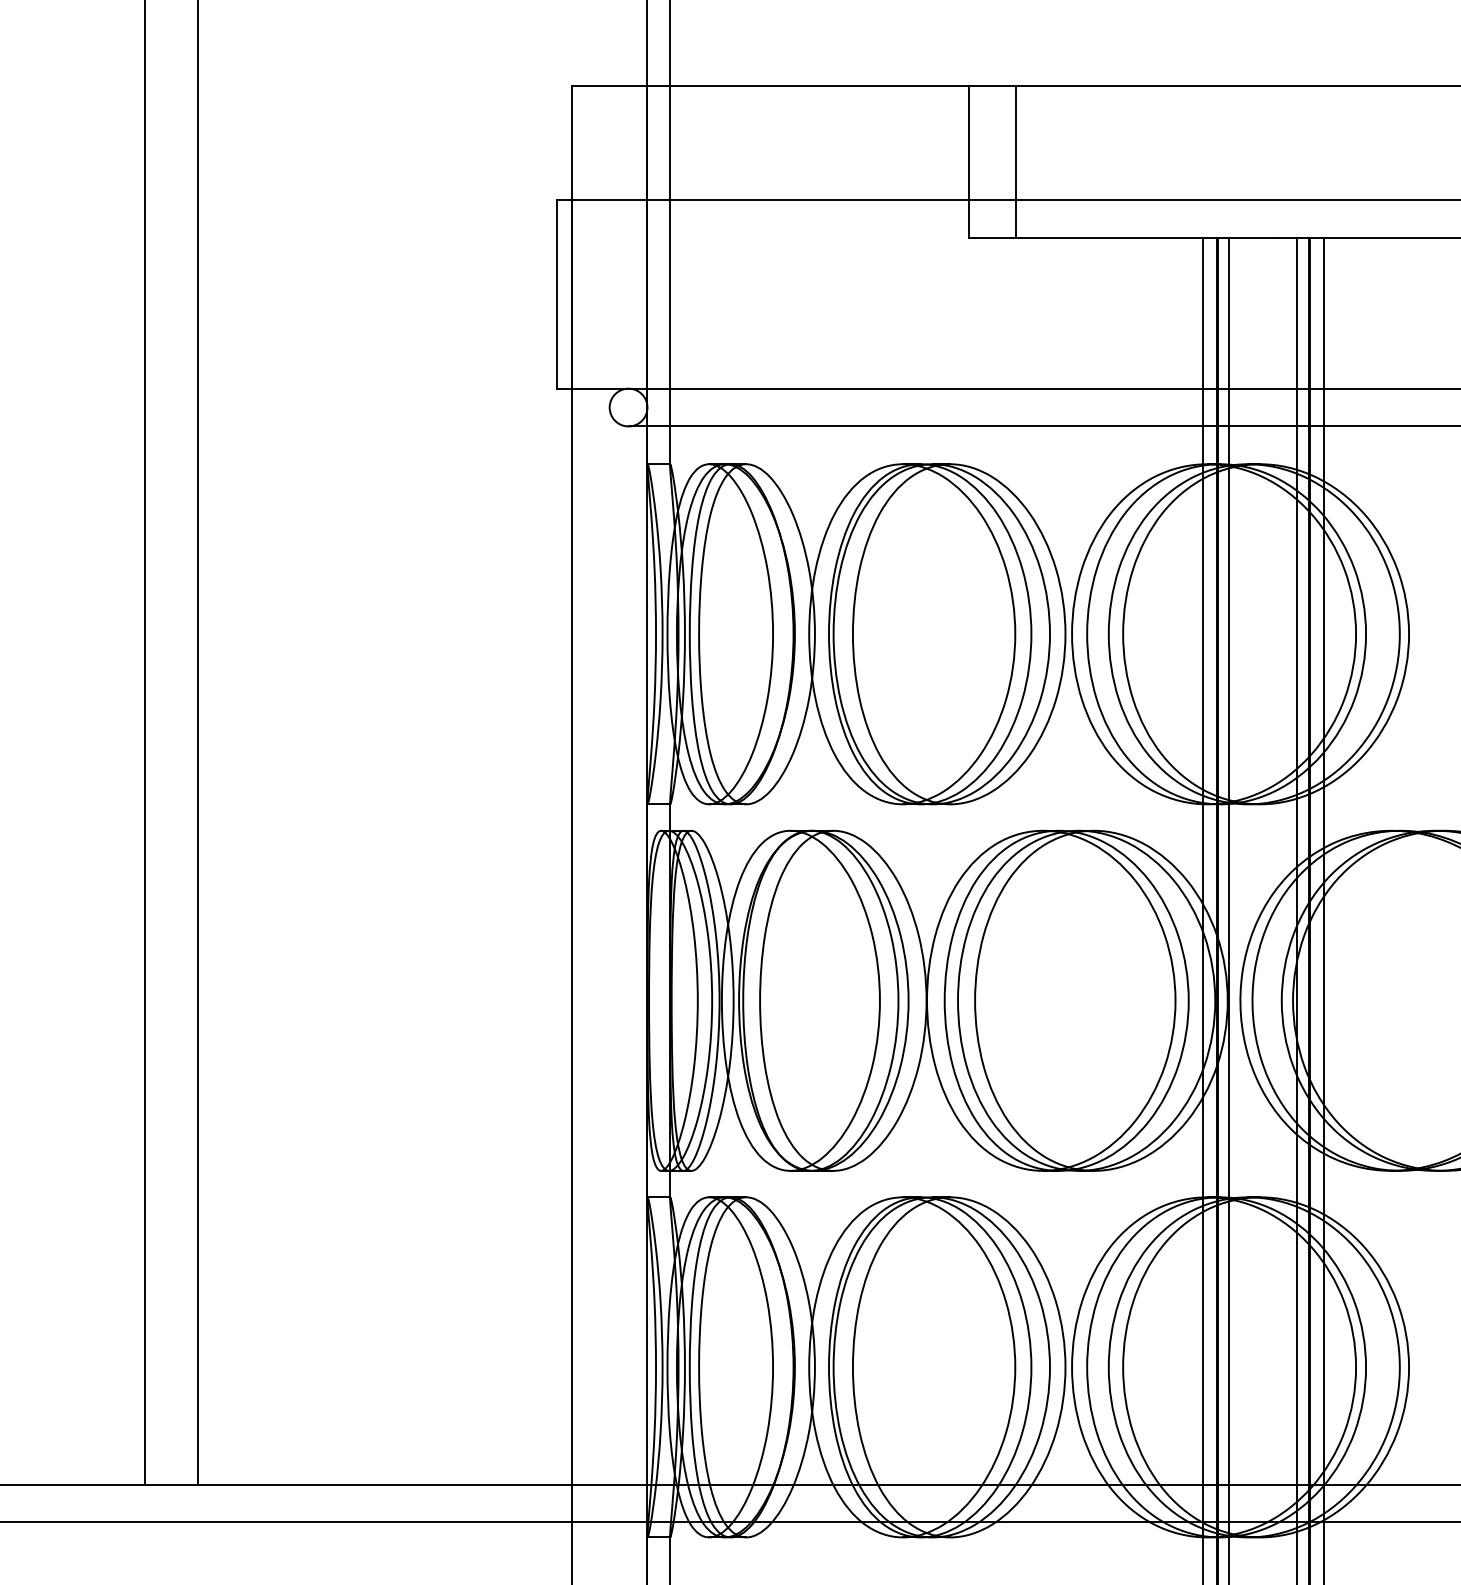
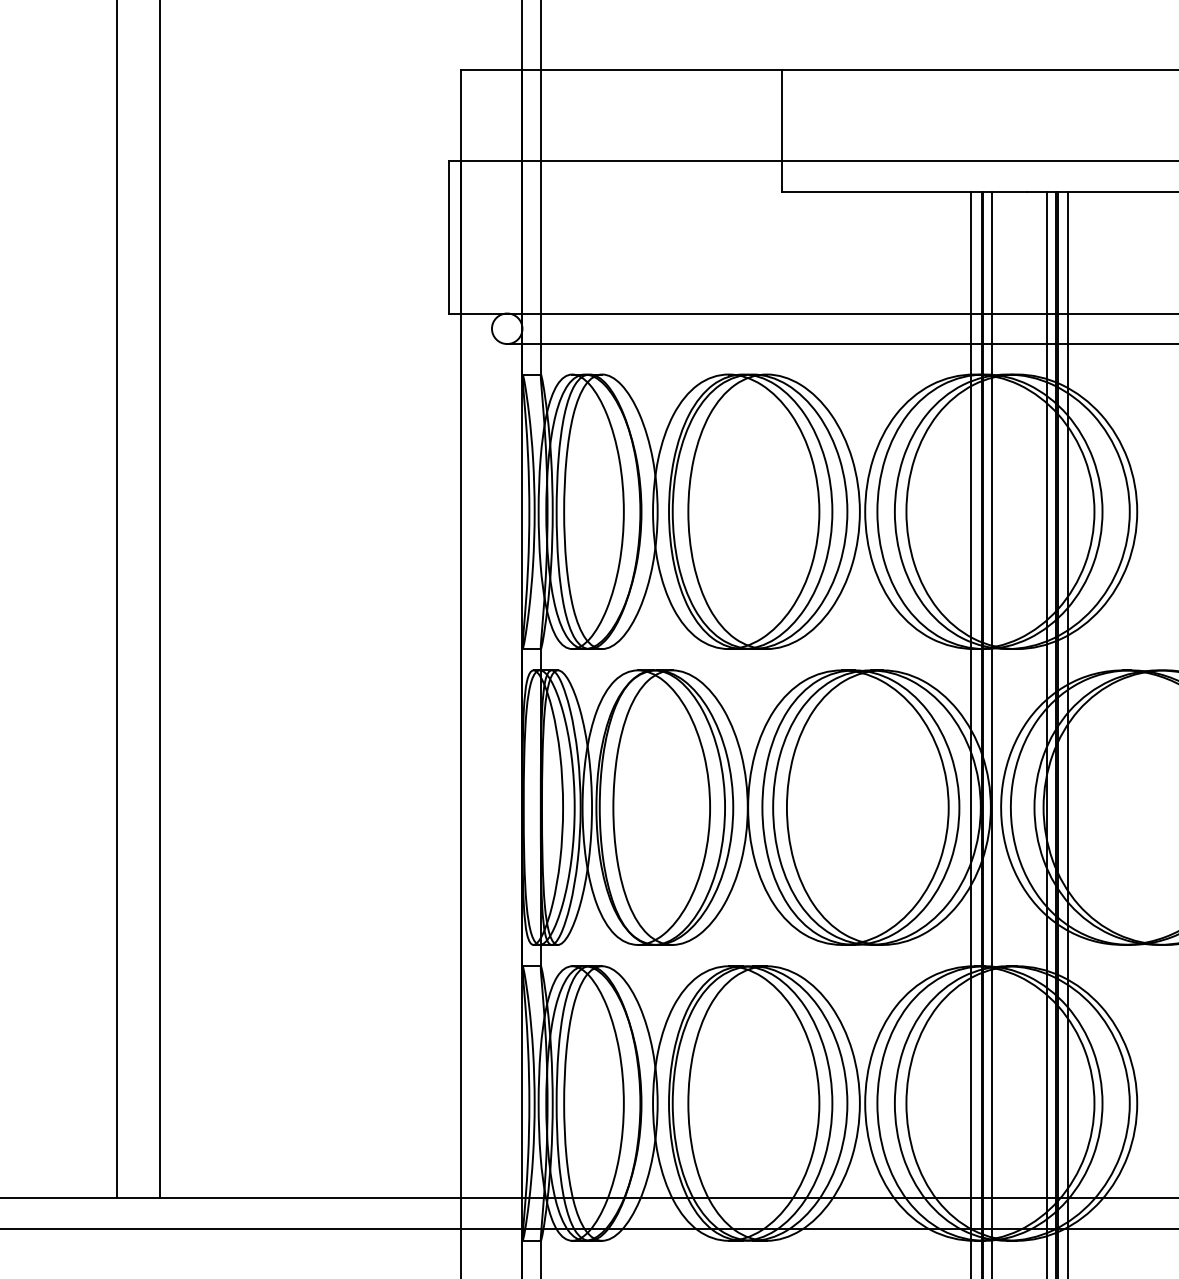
line: (1015, 161) -> (819, 130), removed

